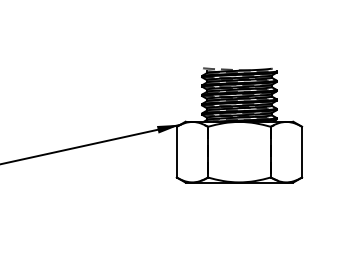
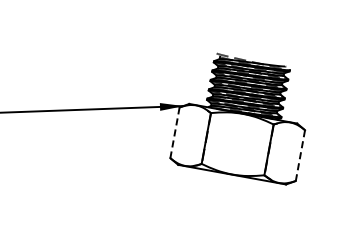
line: (176, 152) -> (174, 133), solid -> dashed
line: (302, 152) -> (300, 156), solid -> dashed

